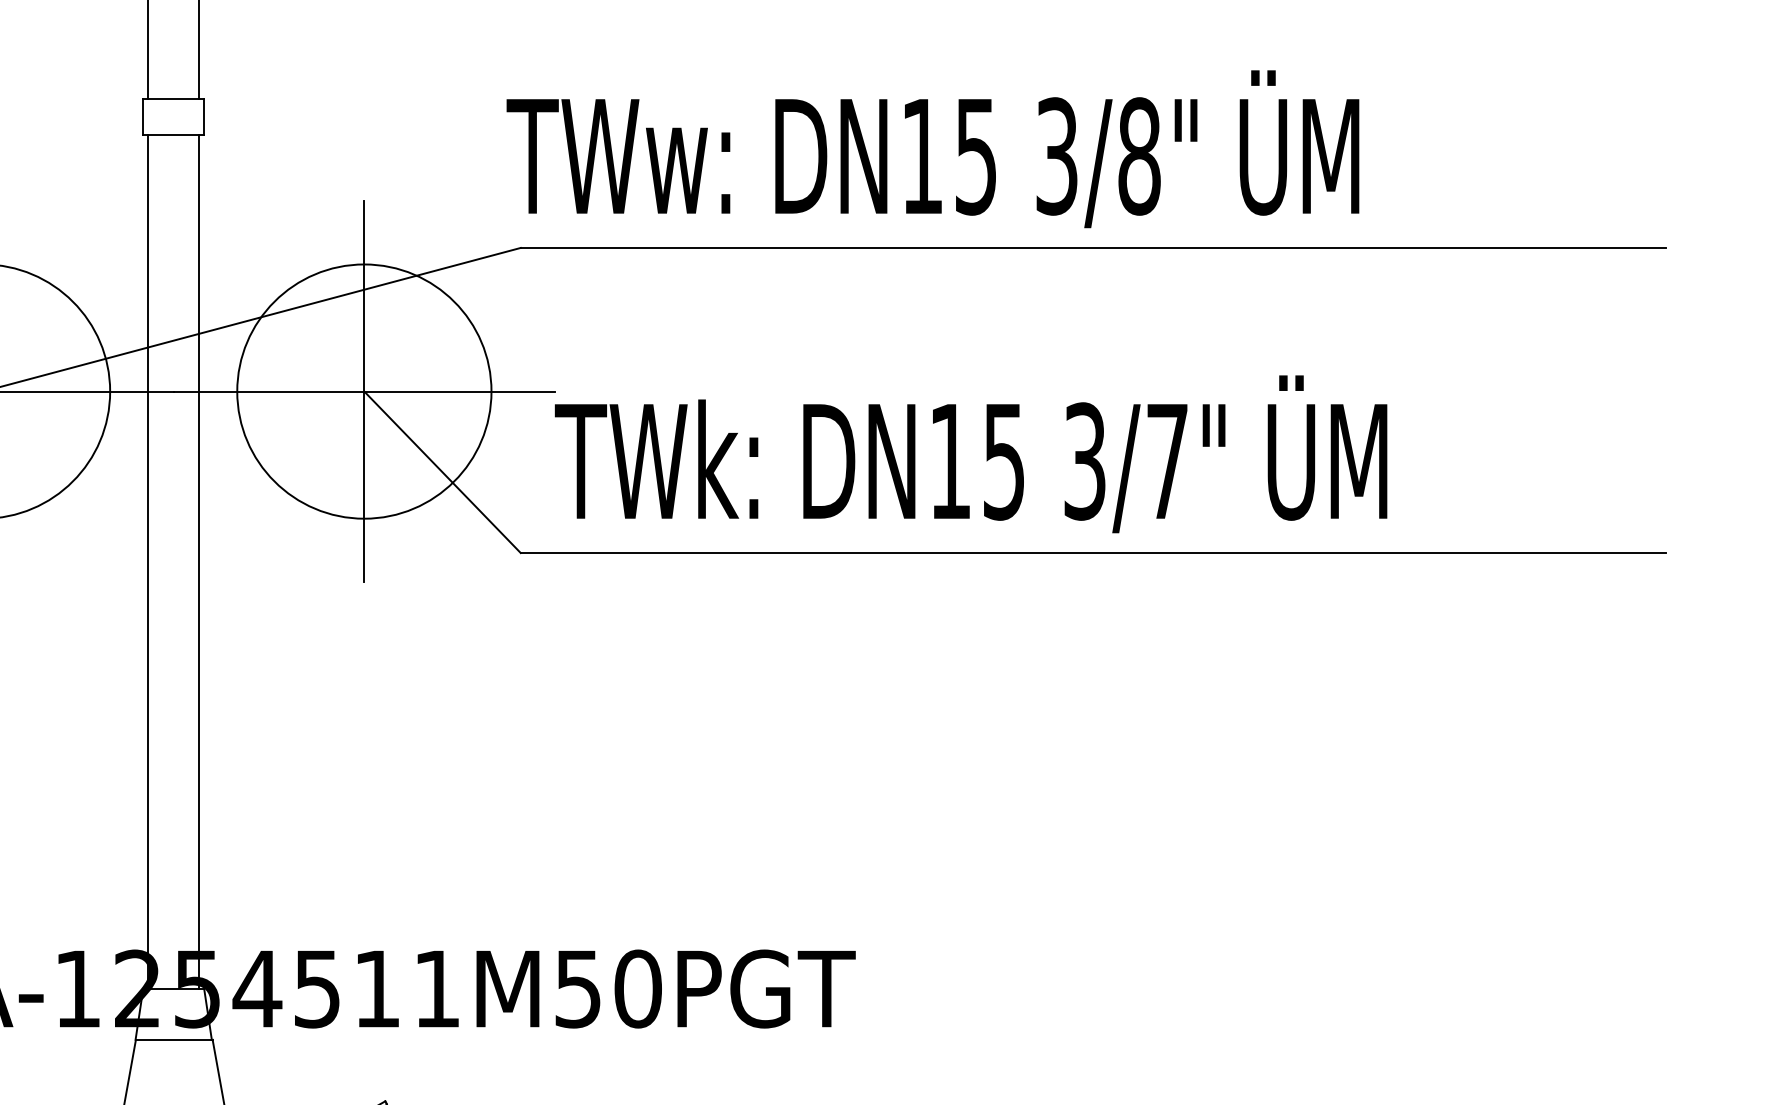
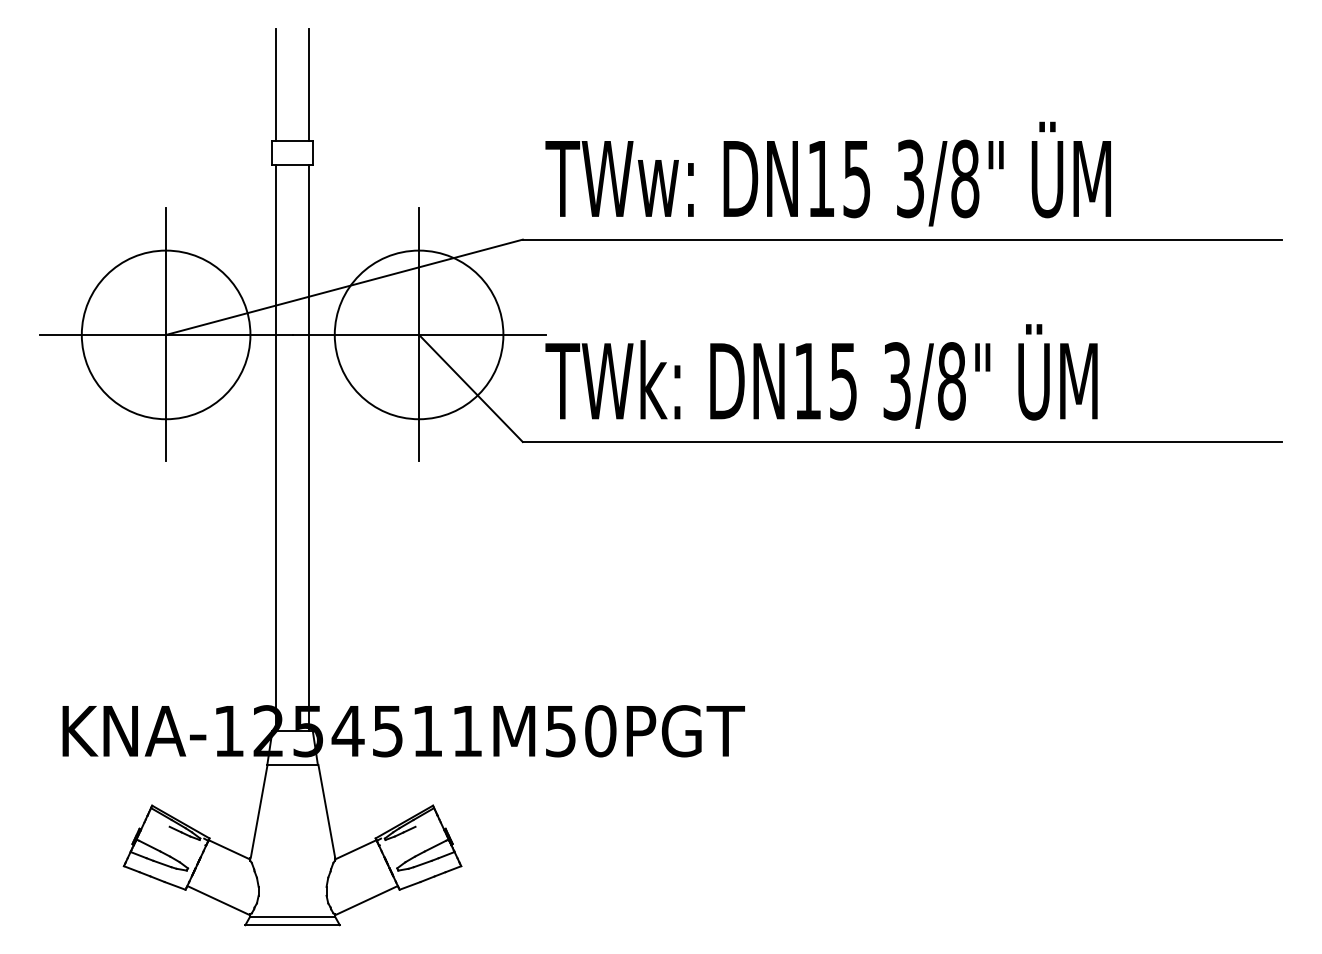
text: (931, 148) -> (827, 173), moved
text: (1166, 461) -> (951, 381), 3/7" -> 3/8"

